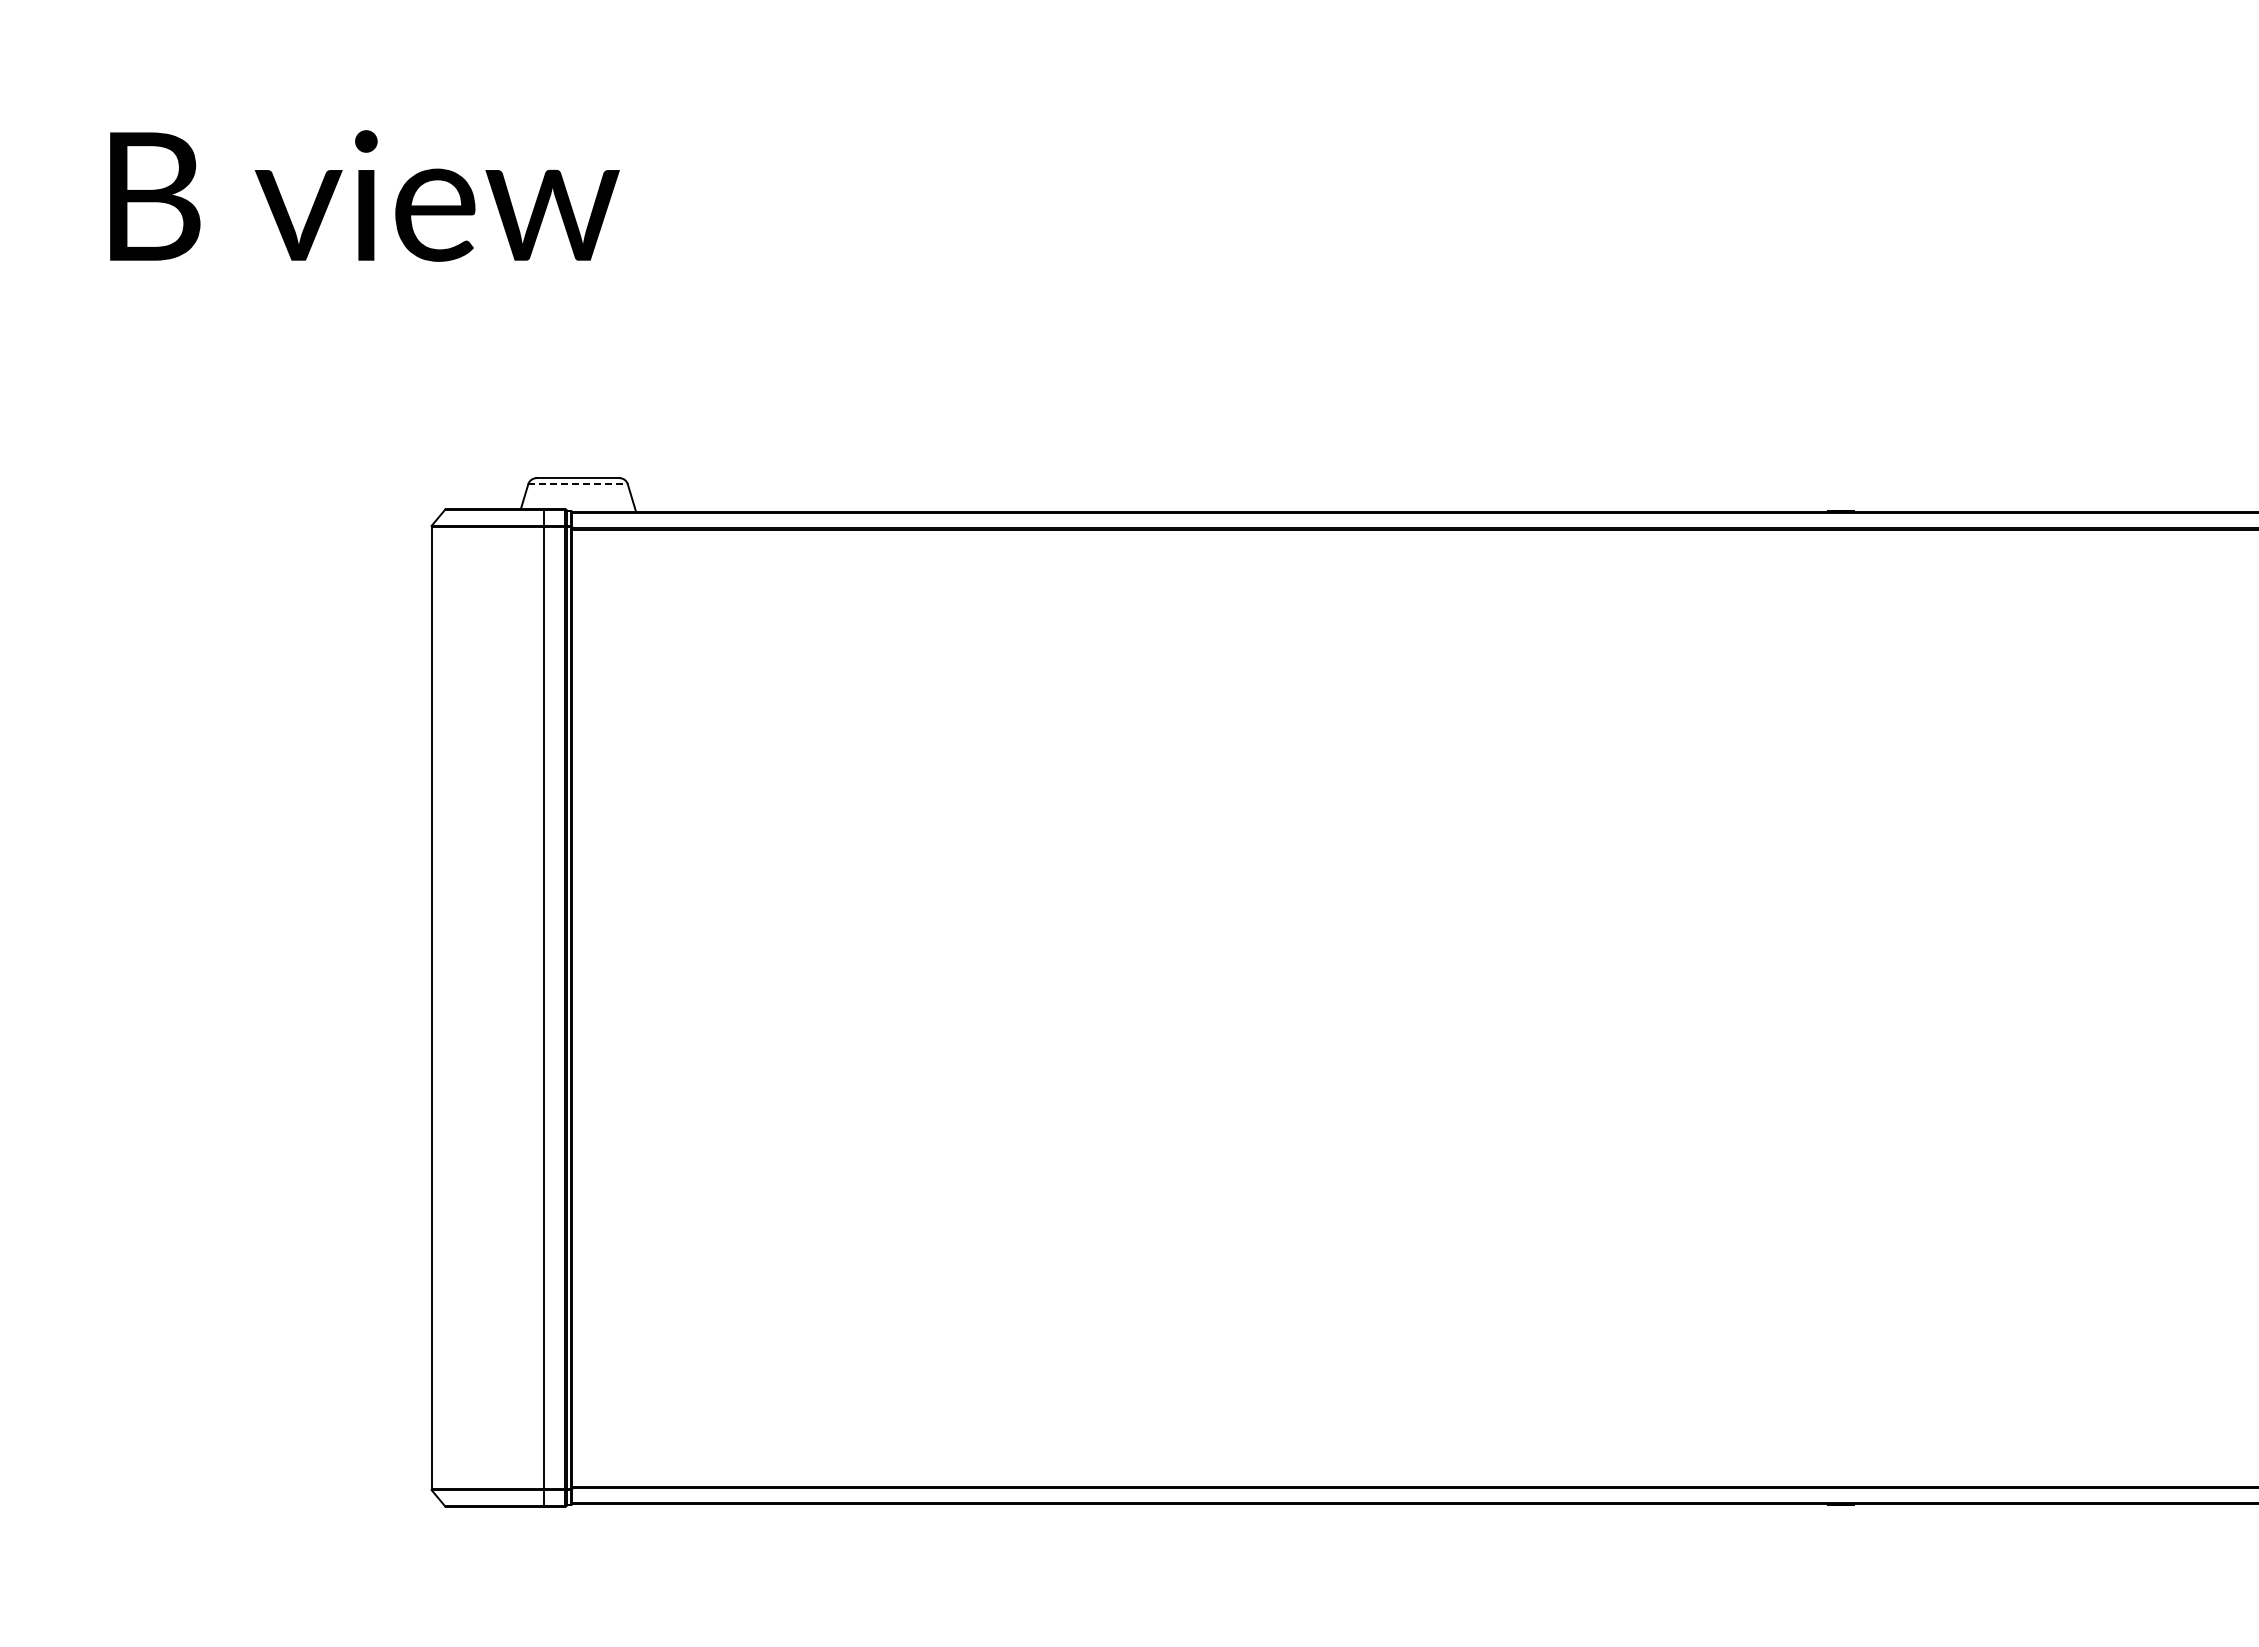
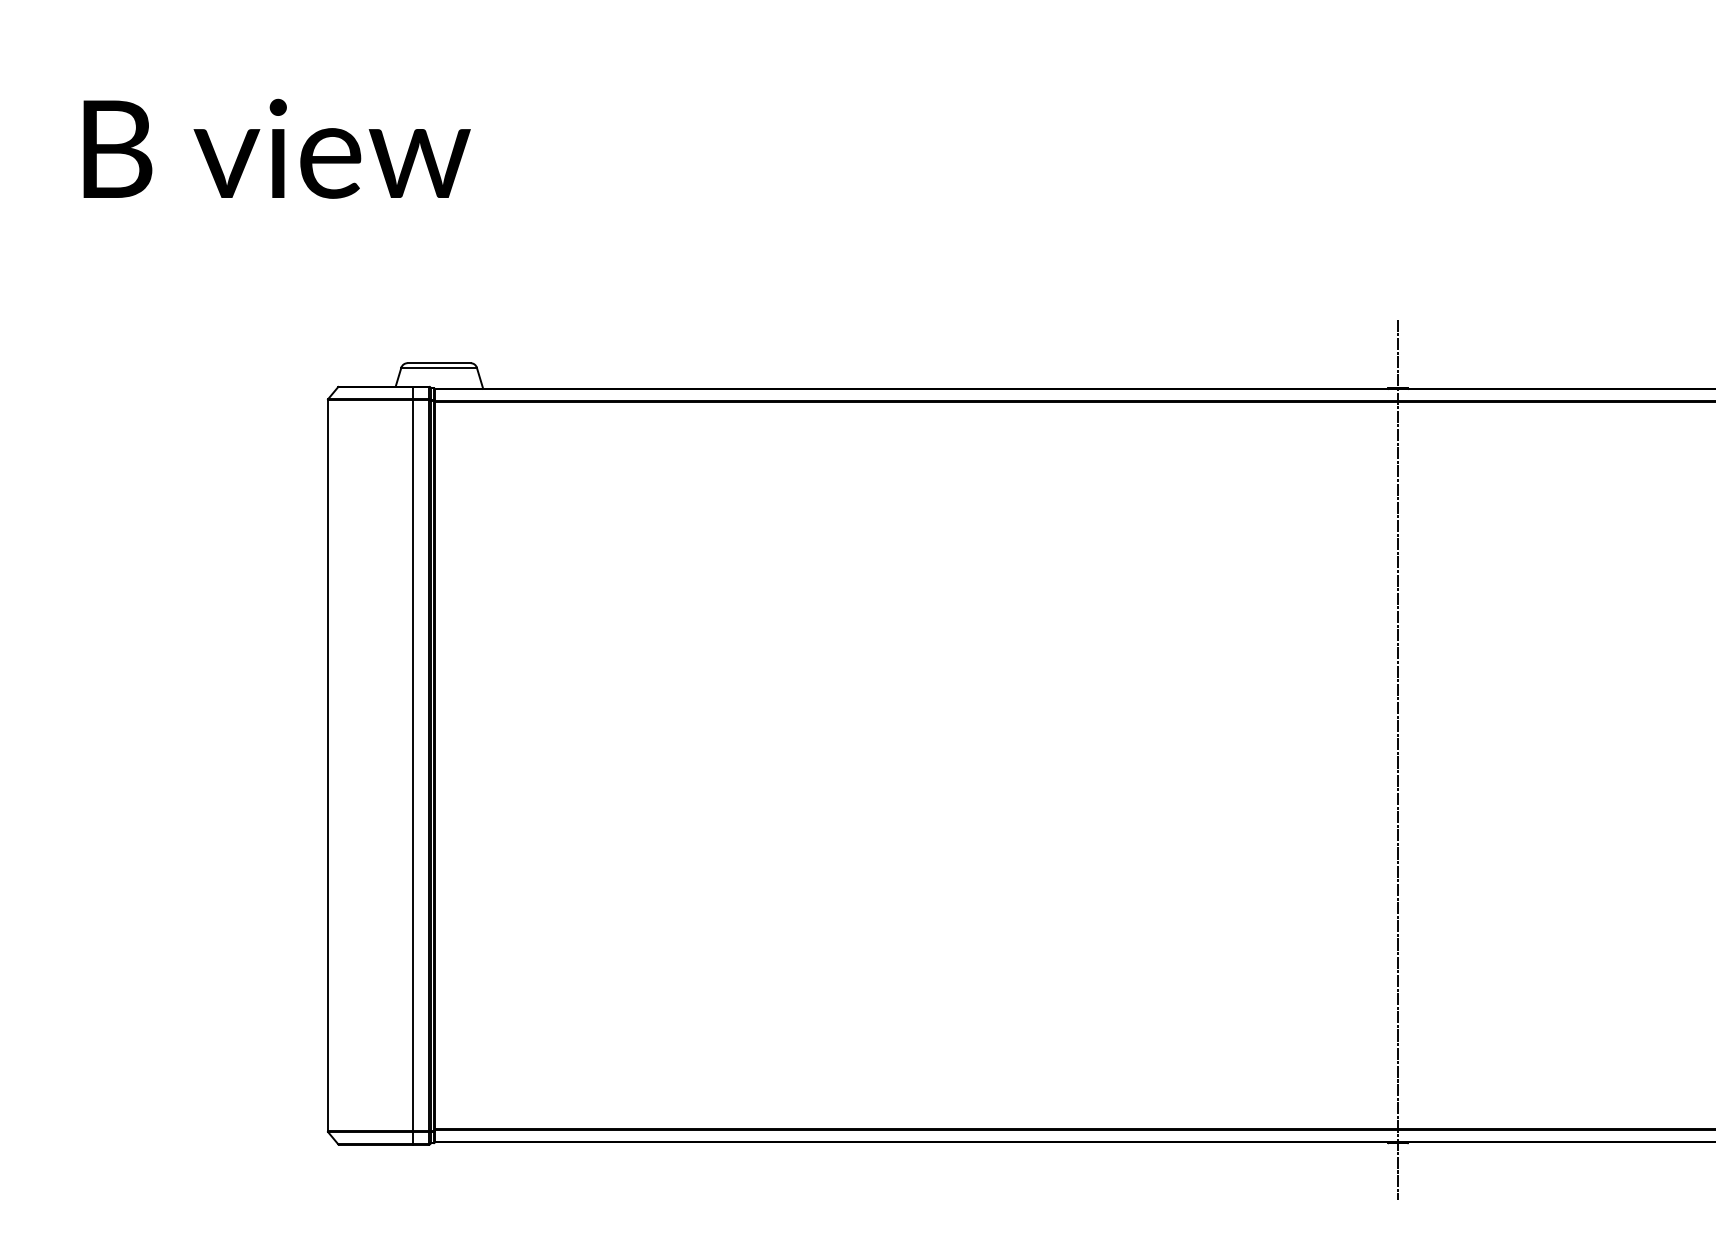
line: (578, 484) -> (439, 367), dashed -> solid
line: (1840, 1000) -> (1398, 759), added

